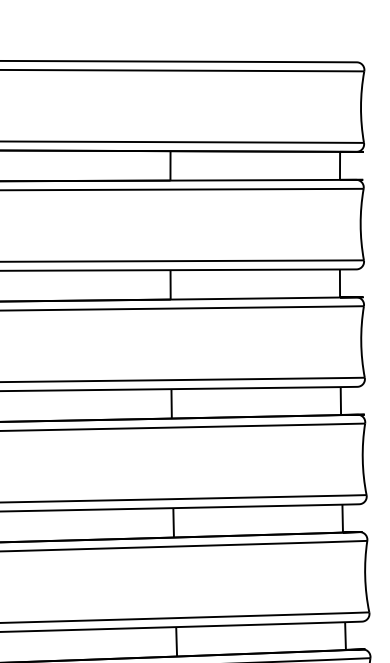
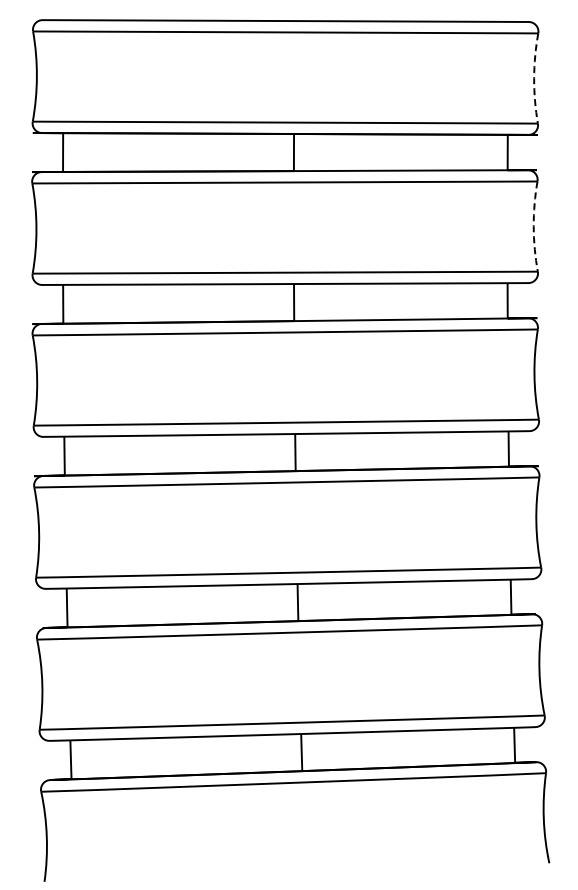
arc: (361, 107) -> (534, 78), solid -> dashed
arc: (360, 224) -> (533, 226), solid -> dashed

